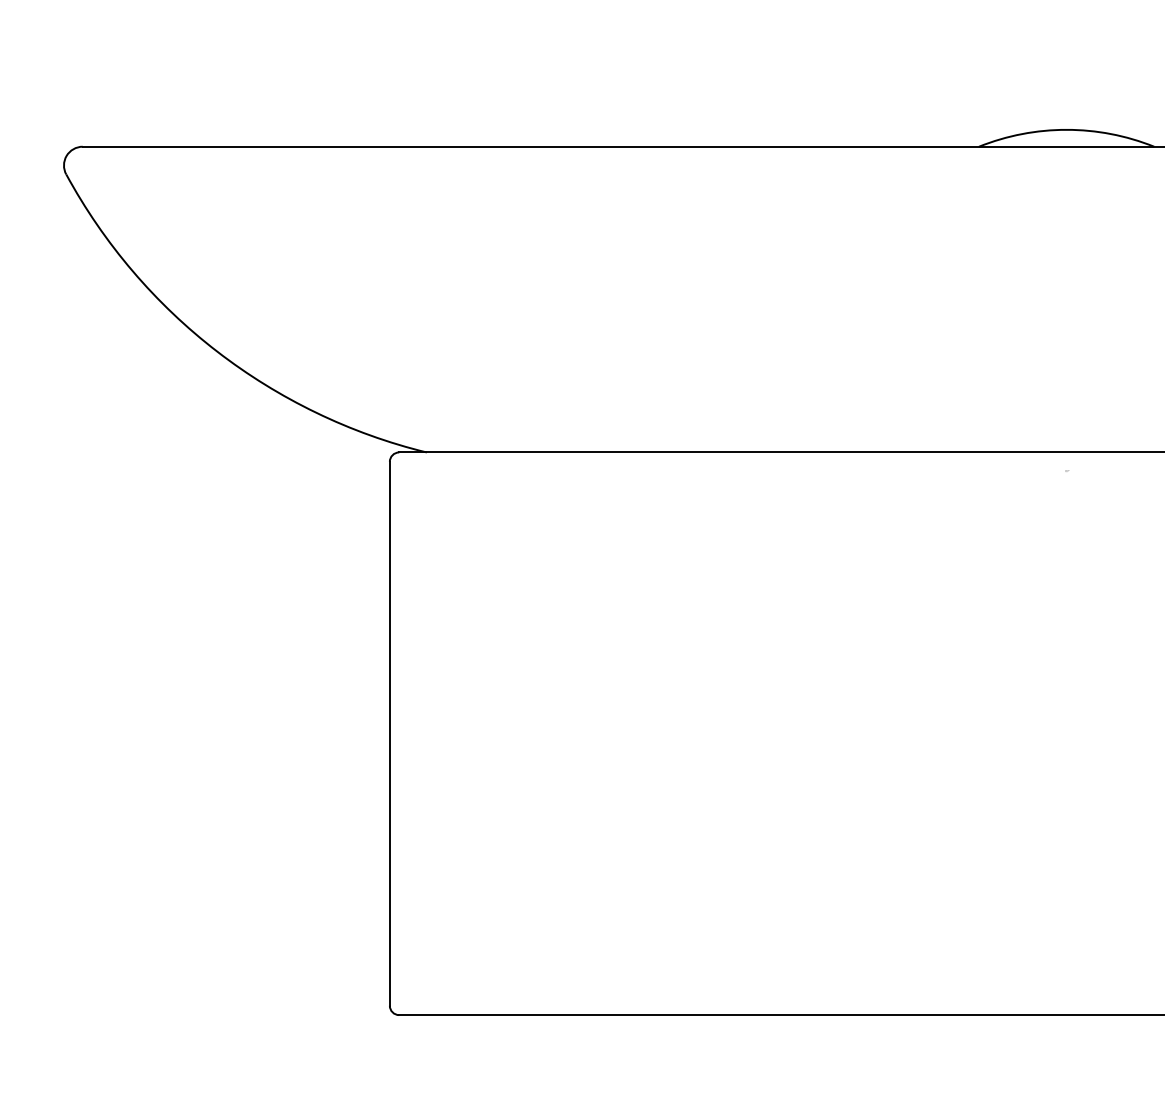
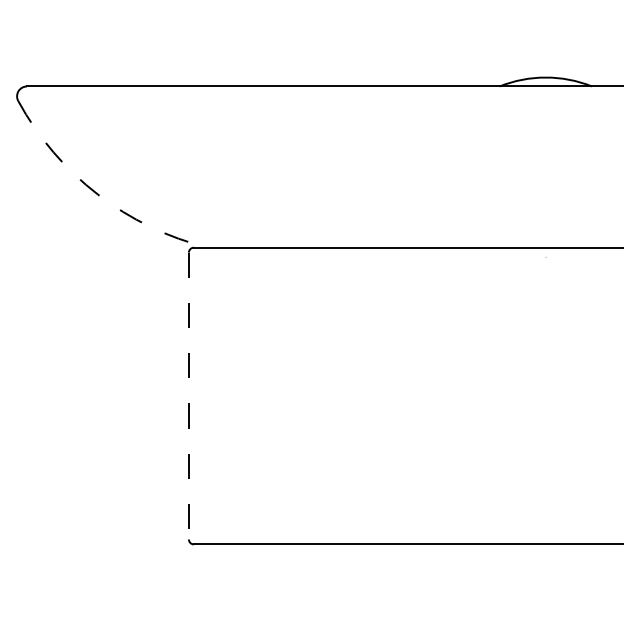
arc: (216, 351) -> (97, 194), solid -> dashed
line: (389, 734) -> (188, 396), solid -> dashed

